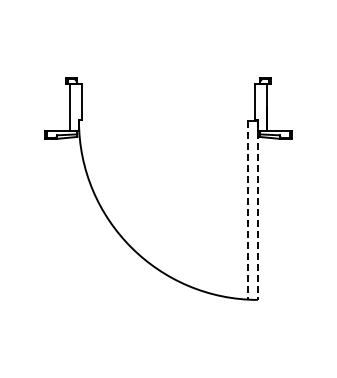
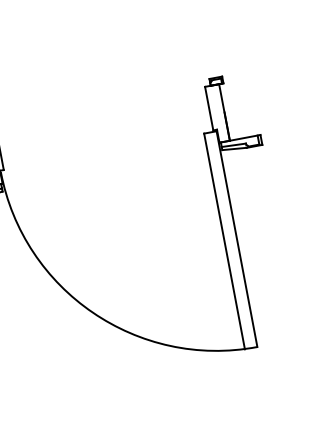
line: (247, 210) -> (224, 241), dashed -> solid
line: (257, 210) -> (236, 239), dashed -> solid

